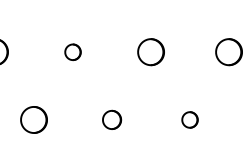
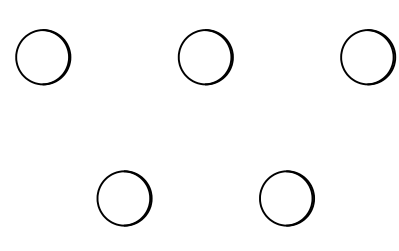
part: (72, 52) -> (42, 57), size x1.67
part: (111, 119) -> (123, 197), size x1.43
part: (189, 119) -> (285, 197), size x1.67

